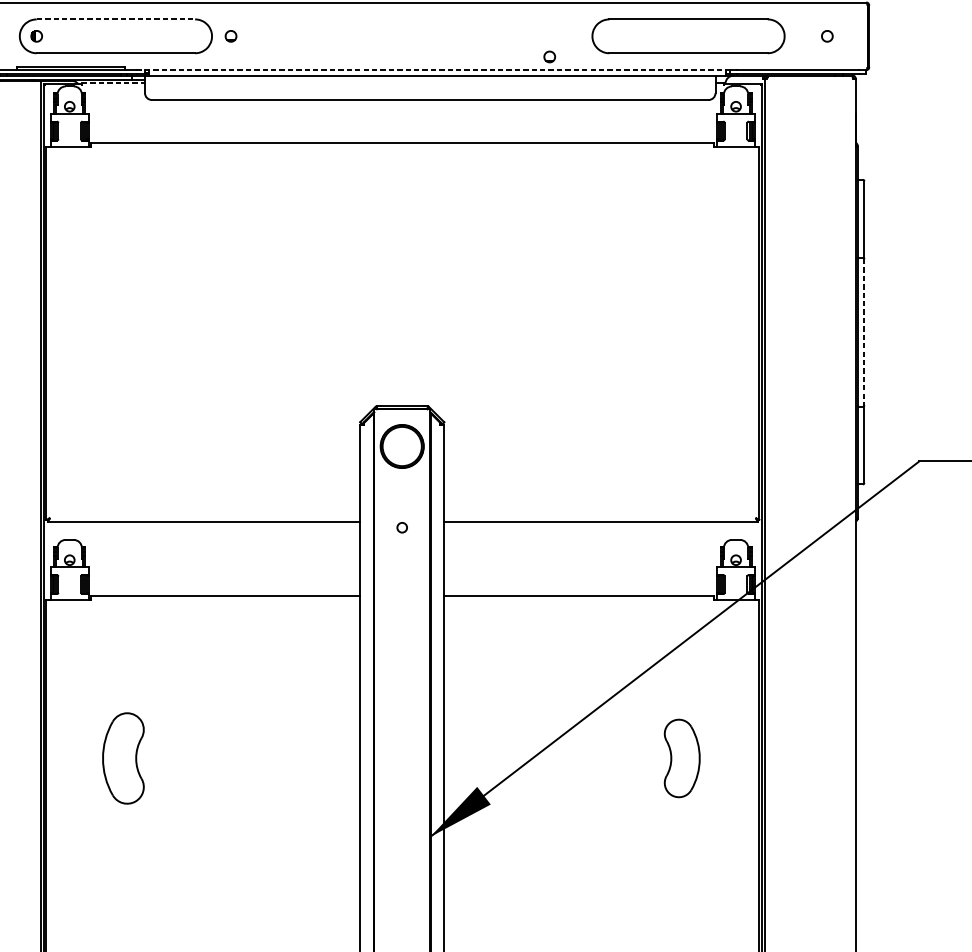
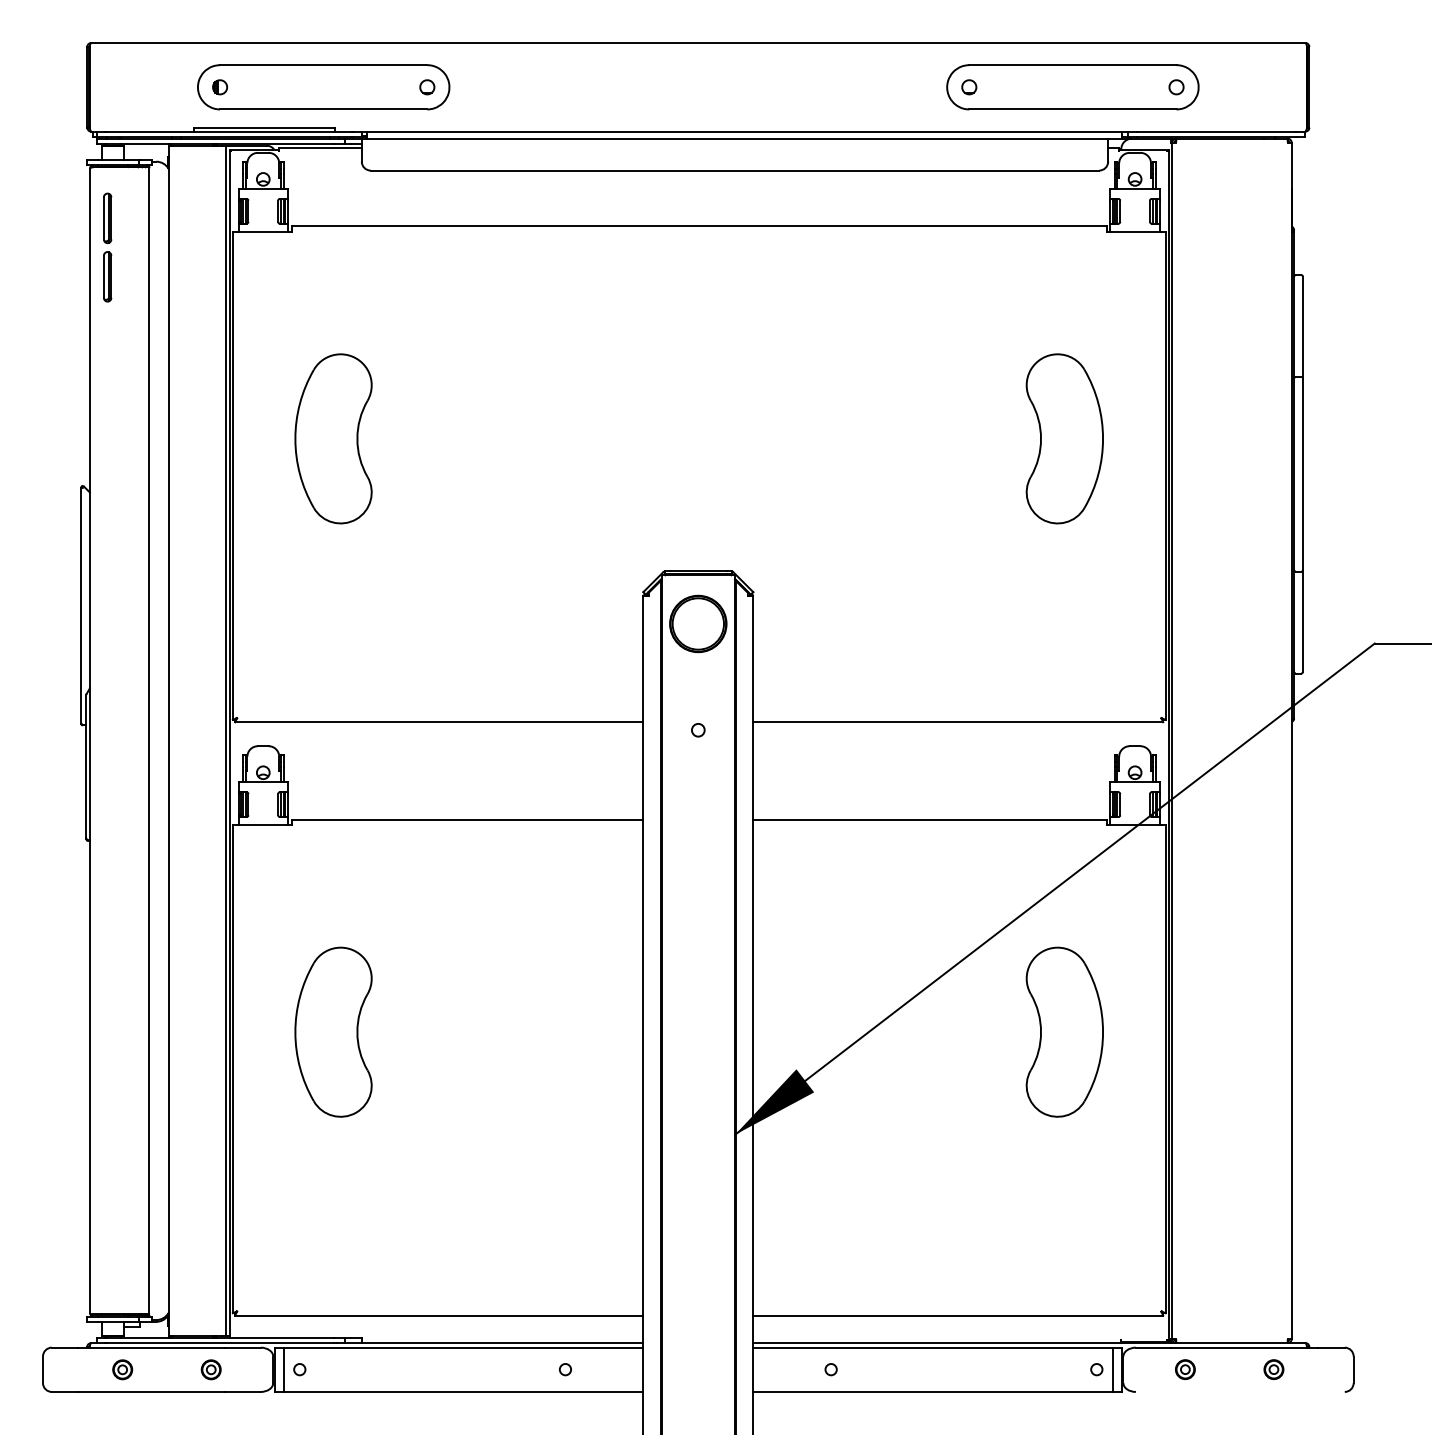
line: (115, 19) -> (323, 65), dashed -> solid
part: (231, 36) -> (427, 87), moved
part: (827, 36) -> (1176, 87), moved
part: (549, 57) -> (969, 87), moved
line: (435, 70) -> (741, 131), dashed -> solid
line: (114, 83) -> (321, 148), dashed -> solid
part: (123, 304) -> (333, 438), added
part: (682, 304) -> (1064, 438), added
line: (864, 332) -> (1303, 474), dashed -> solid
part: (123, 757) -> (333, 1031), size x1.43
part: (682, 757) -> (1064, 1031), size x1.67

